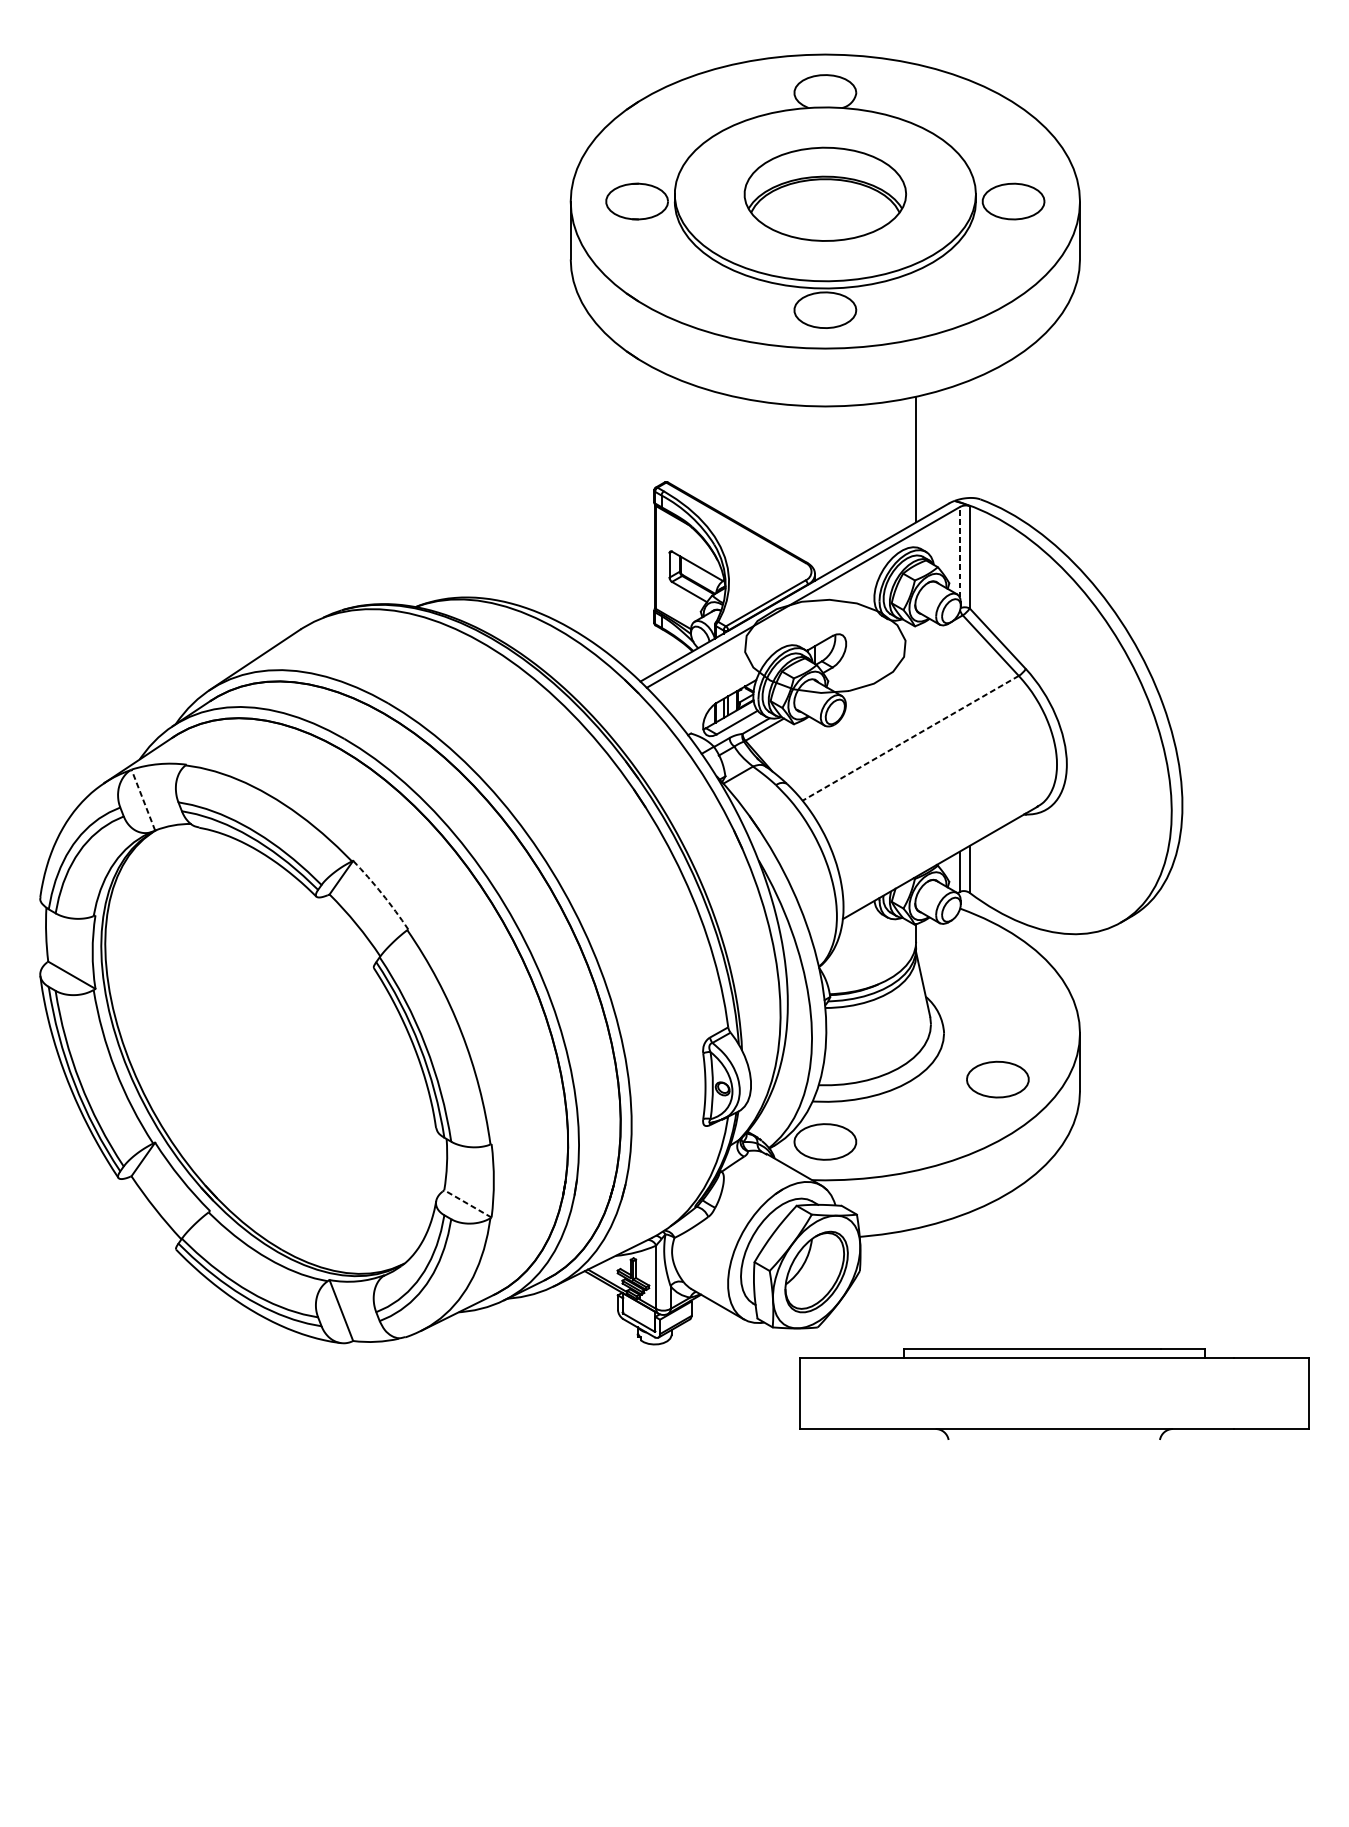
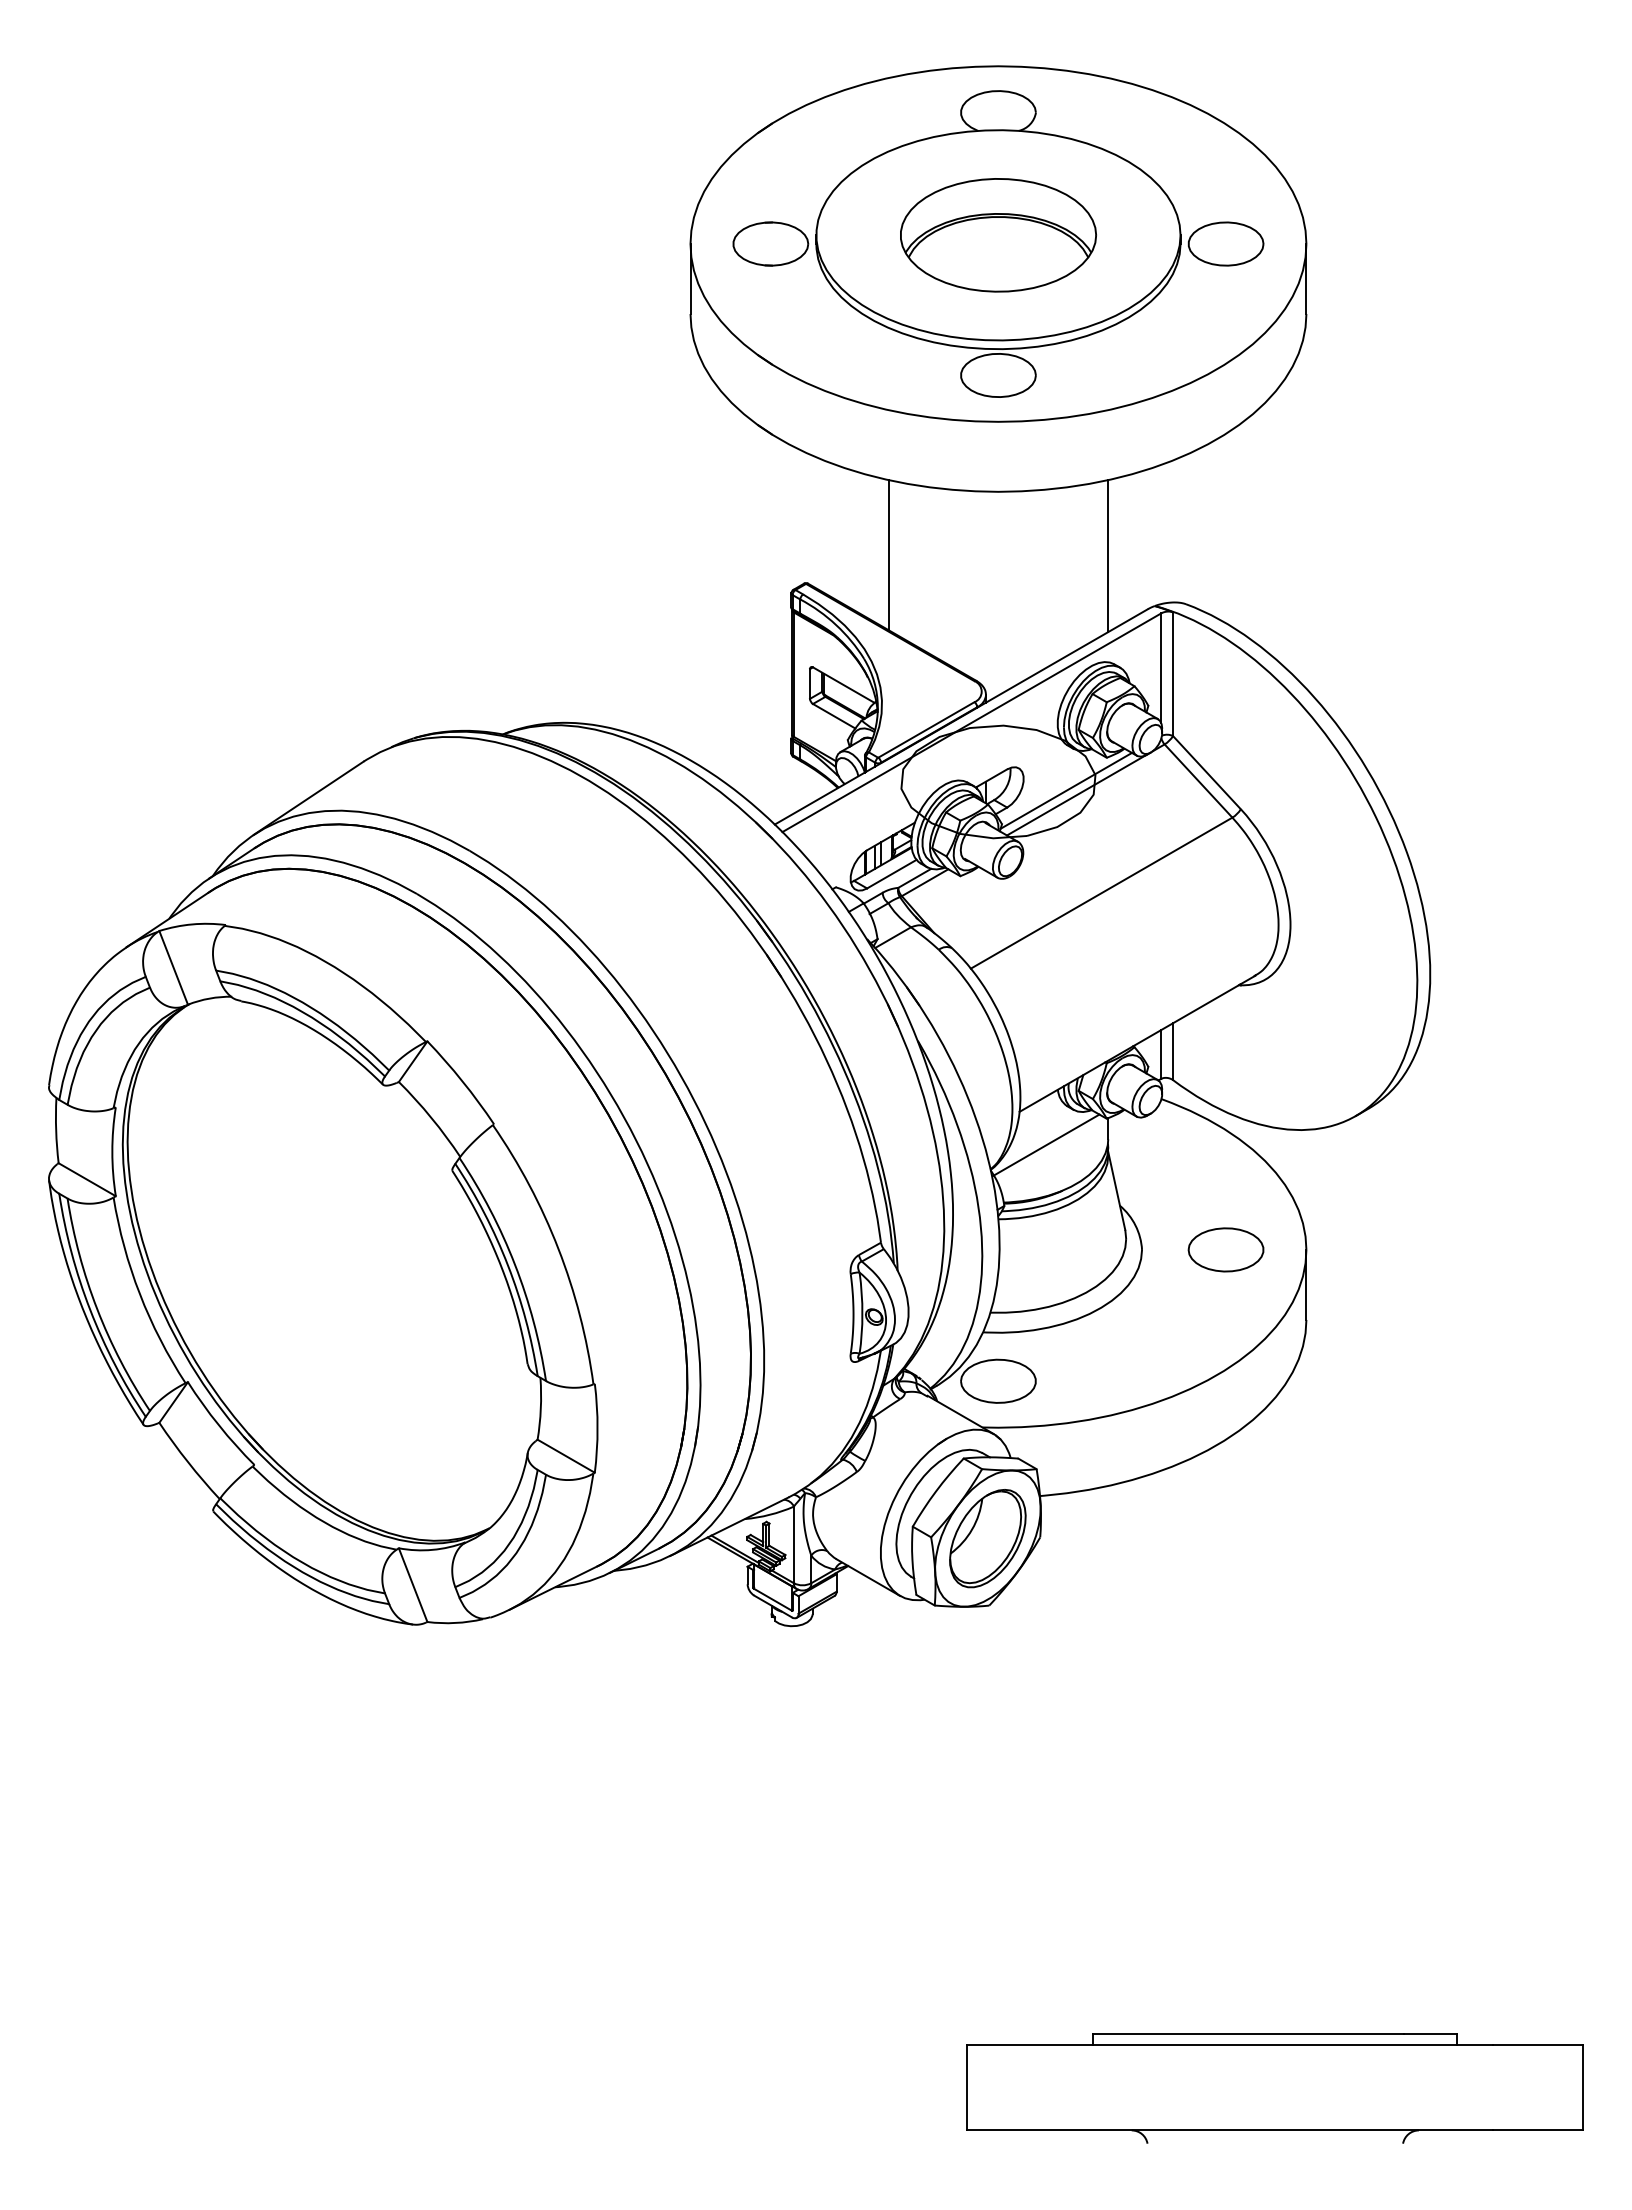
line: (734, 459) -> (888, 555), added
line: (960, 552) -> (1161, 668), dashed -> solid
line: (880, 653) -> (1065, 790), added
line: (889, 657) -> (1075, 795), added
line: (910, 738) -> (1101, 893), dashed -> solid
line: (143, 799) -> (173, 967), dashed -> solid
arc: (382, 894) -> (462, 1081), dashed -> solid
line: (865, 946) -> (1046, 1144), added
part: (997, 1079) -> (1225, 1249), moved
line: (468, 1204) -> (566, 1456), dashed -> solid
part: (1053, 1394) -> (1274, 2088), moved

